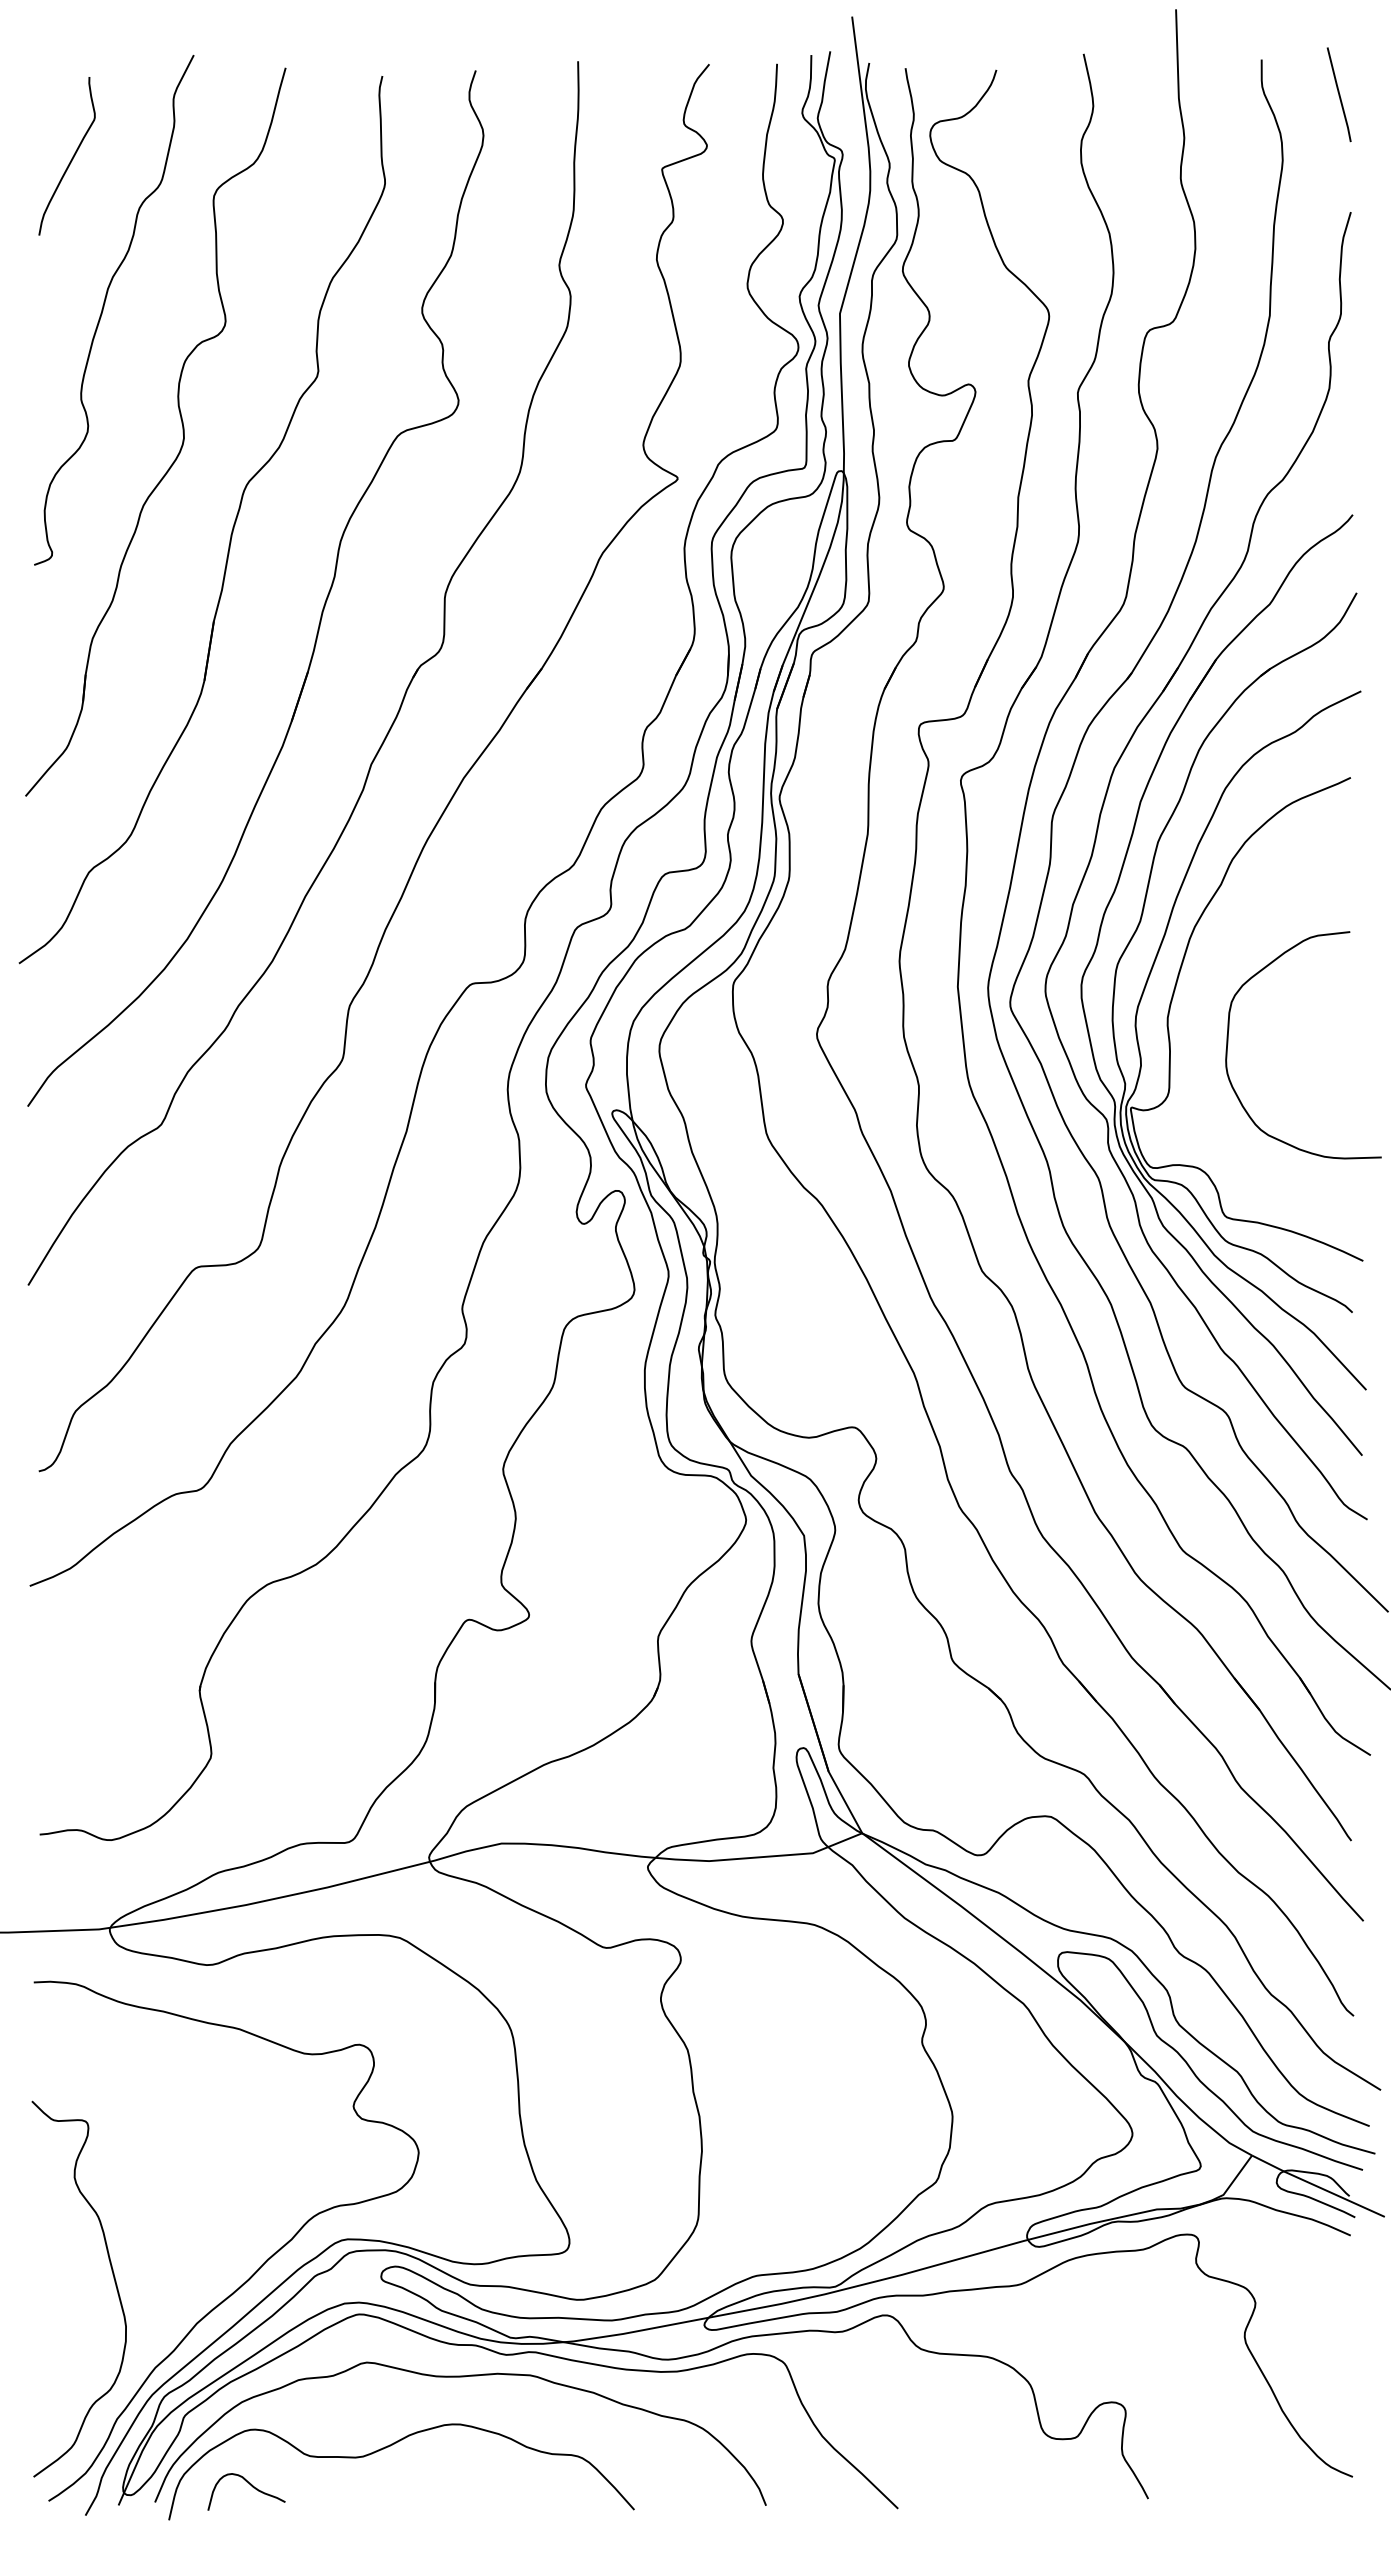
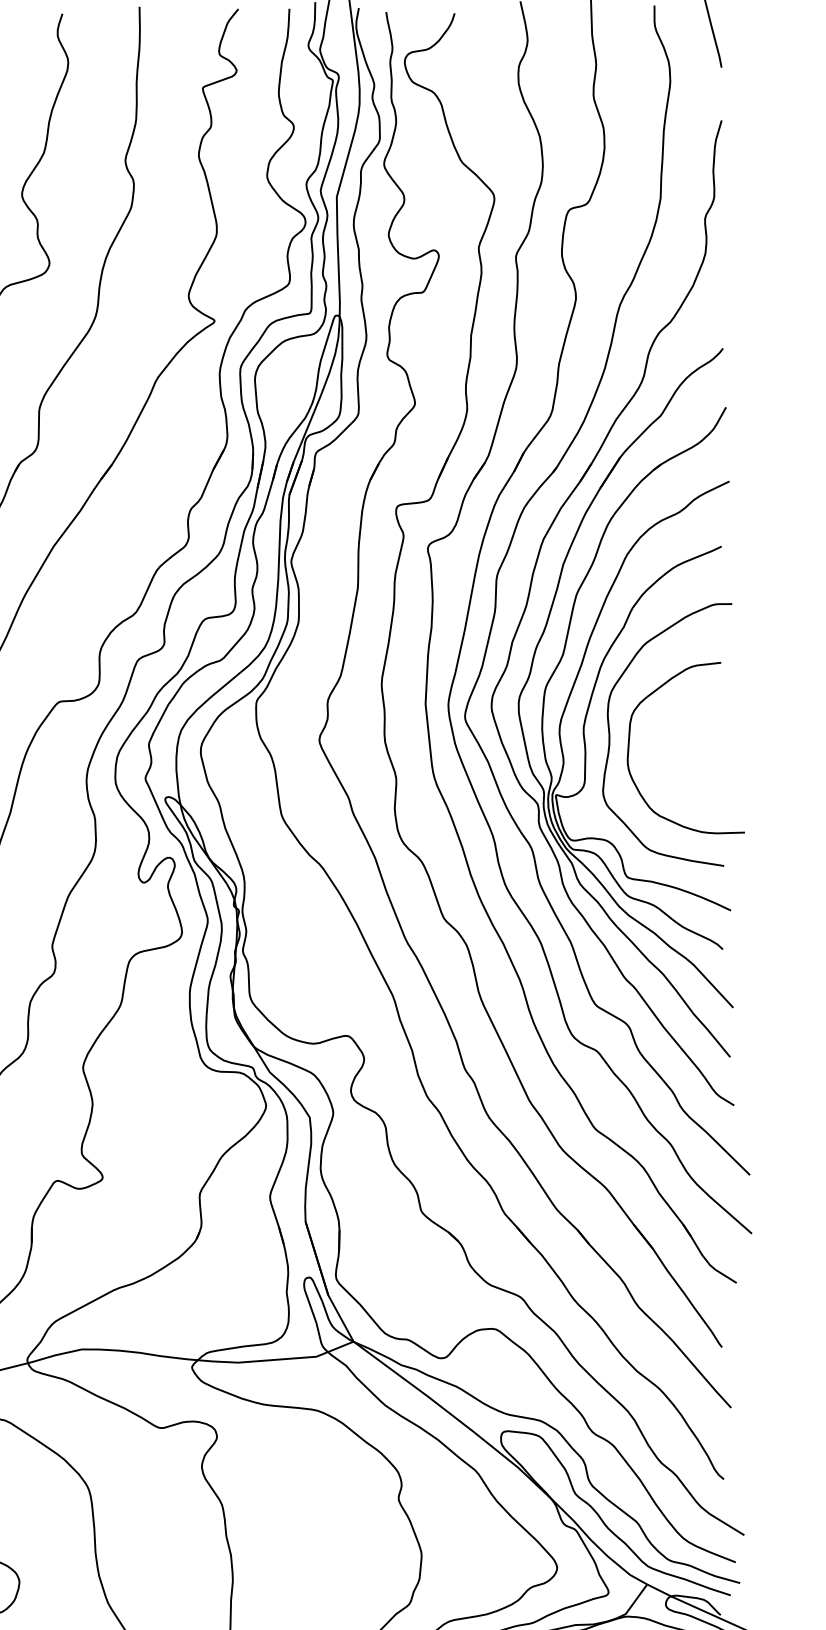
curve: (1202, 1027) -> (609, 734), added

